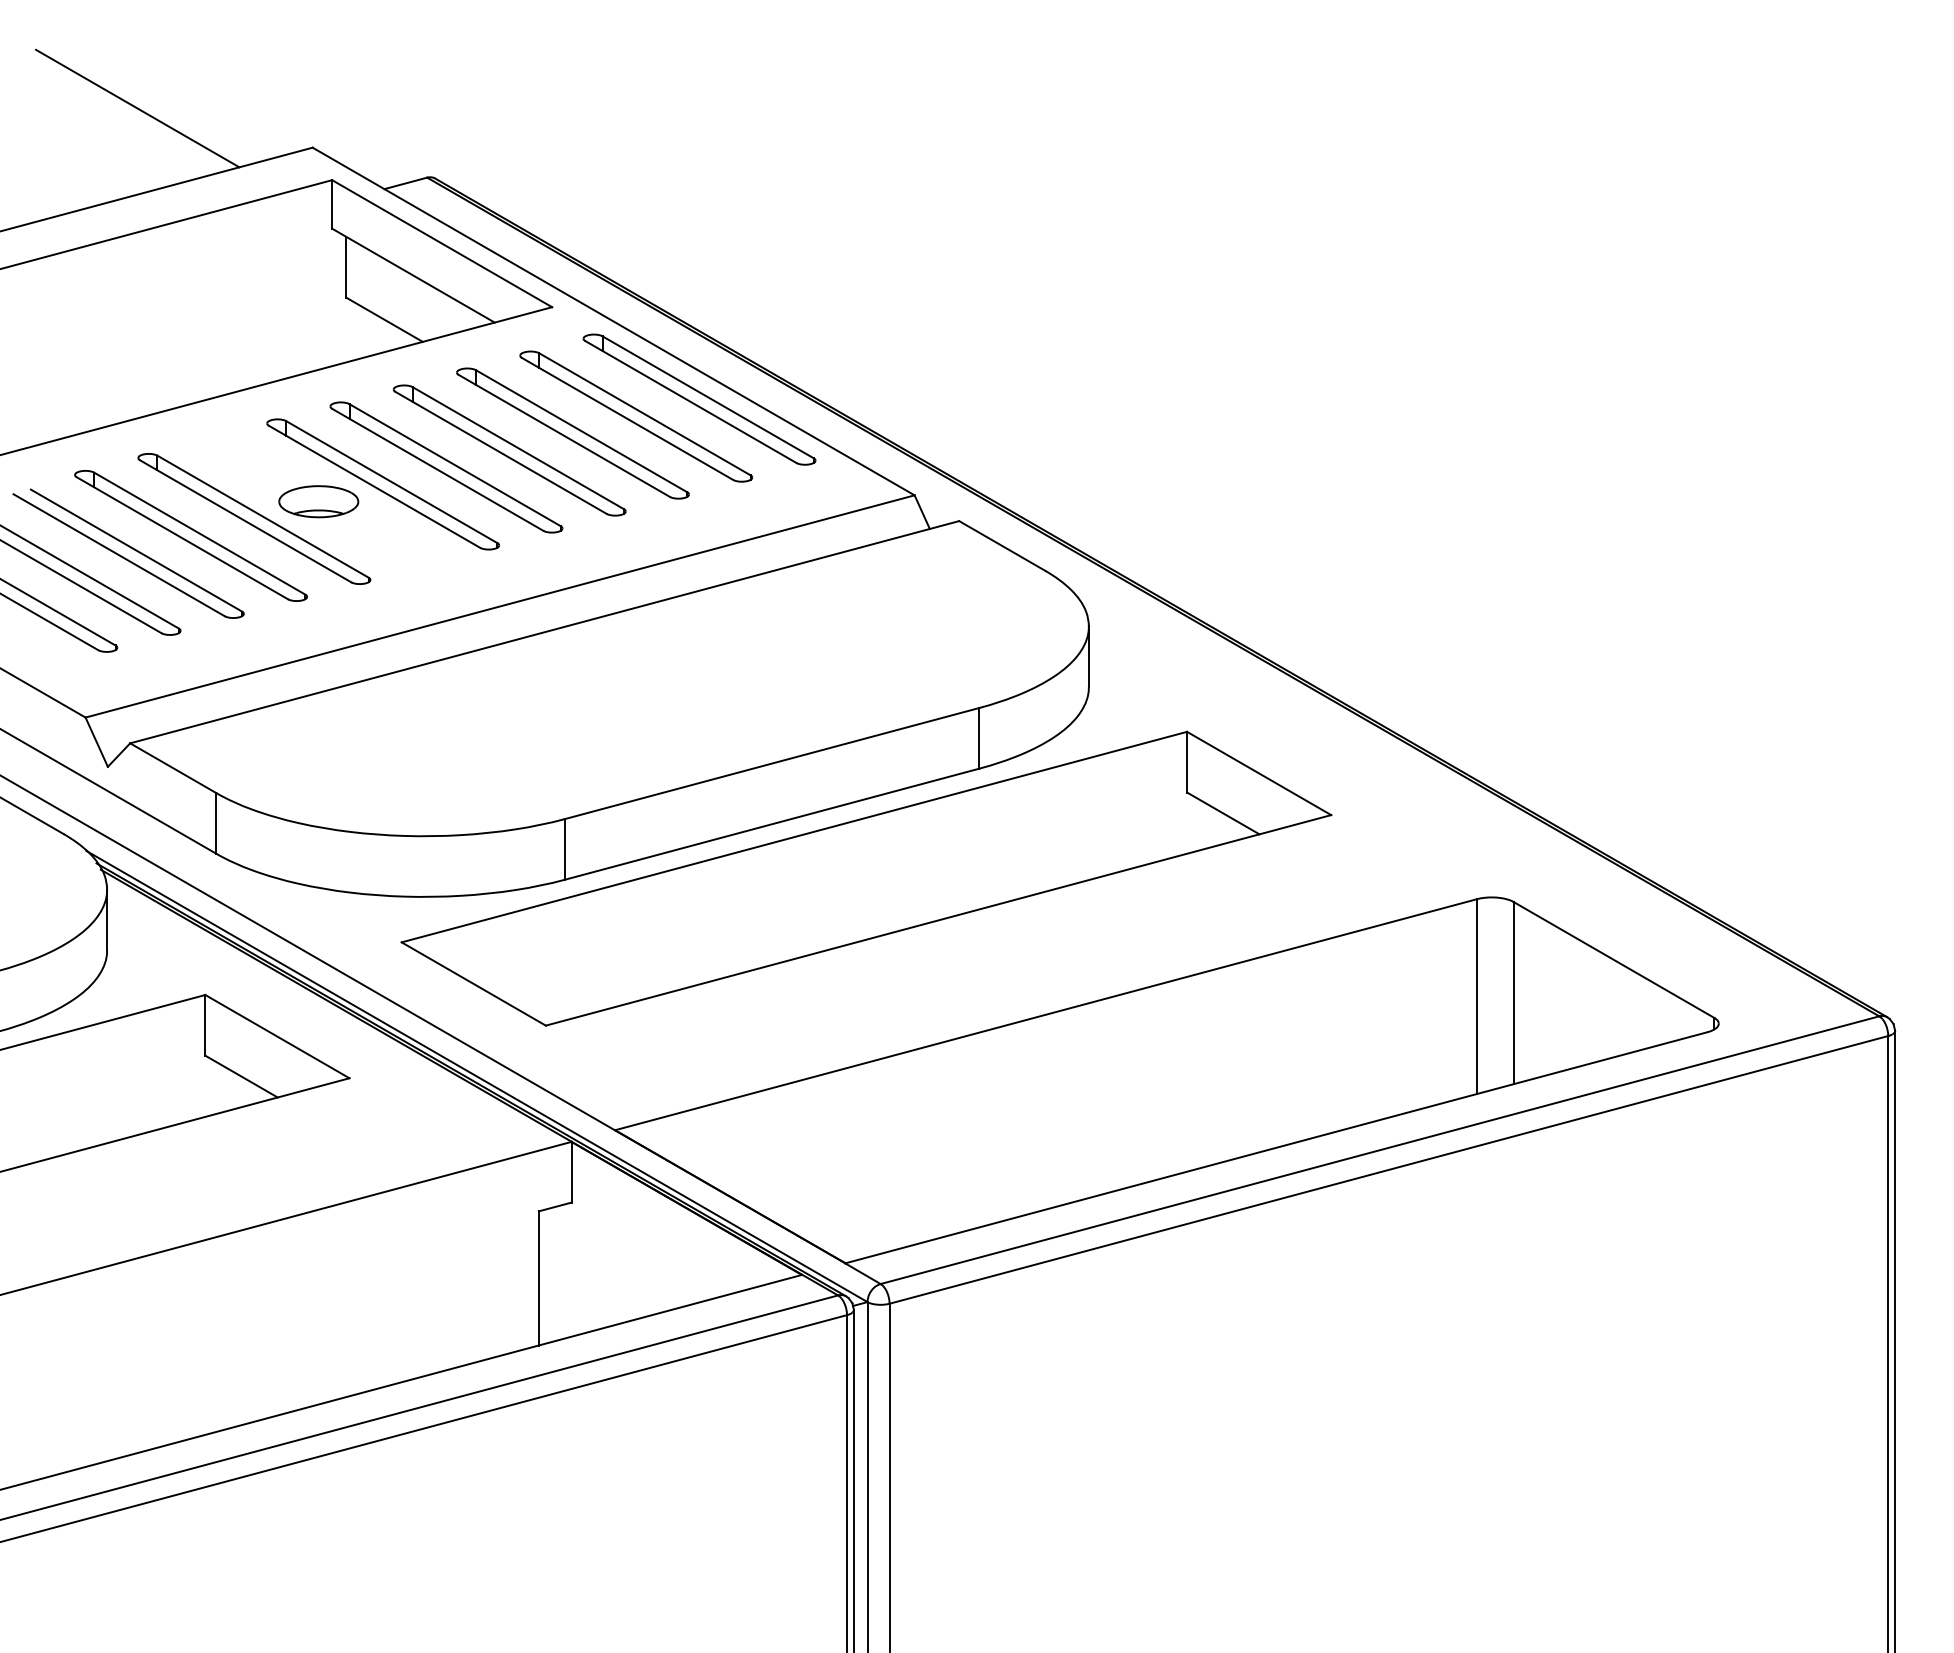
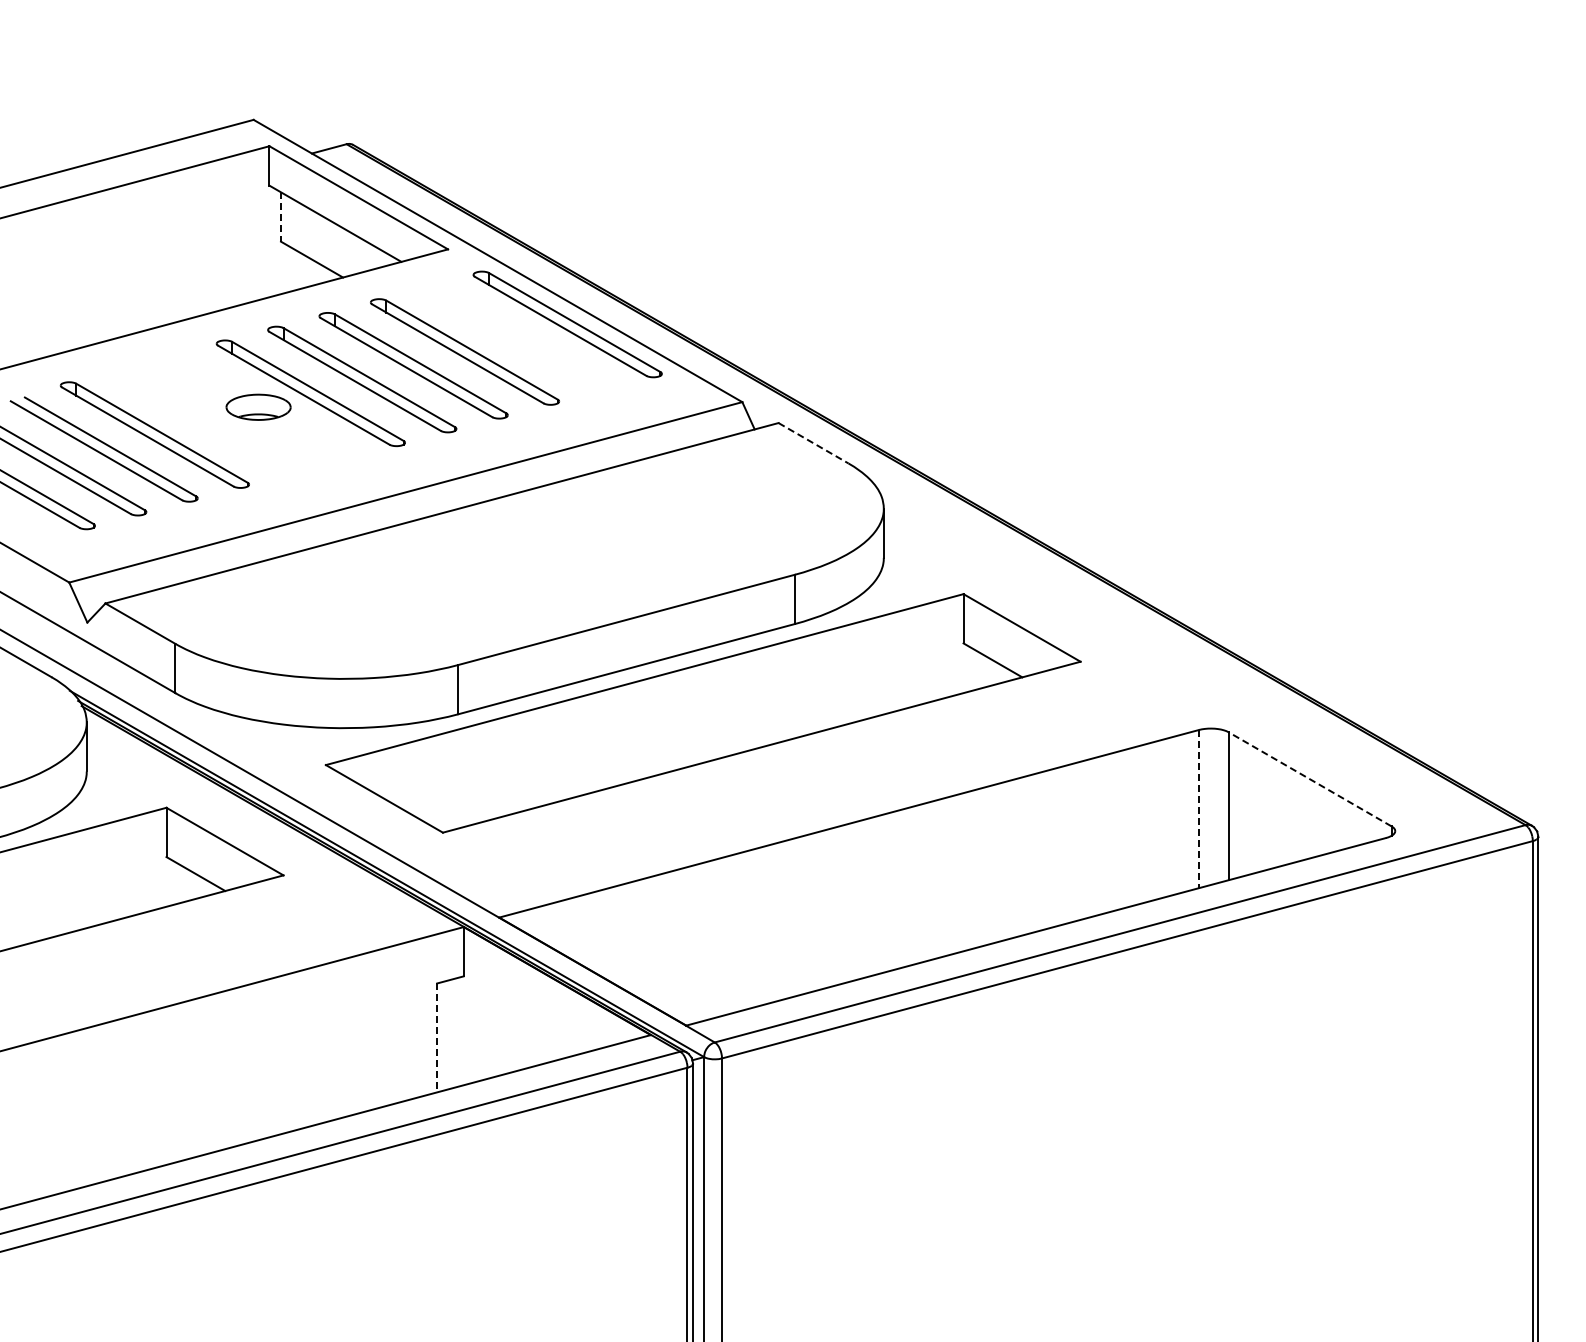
line: (137, 107) -> (111, 87), removed
line: (346, 267) -> (281, 217), solid -> dashed
part: (636, 415) -> (516, 337), removed
part: (254, 519) -> (206, 421), removed
line: (1002, 546) -> (813, 443), solid -> dashed
line: (1613, 960) -> (1309, 779), solid -> dashed
line: (1476, 997) -> (1198, 809), solid -> dashed
line: (539, 1279) -> (437, 1038), solid -> dashed

